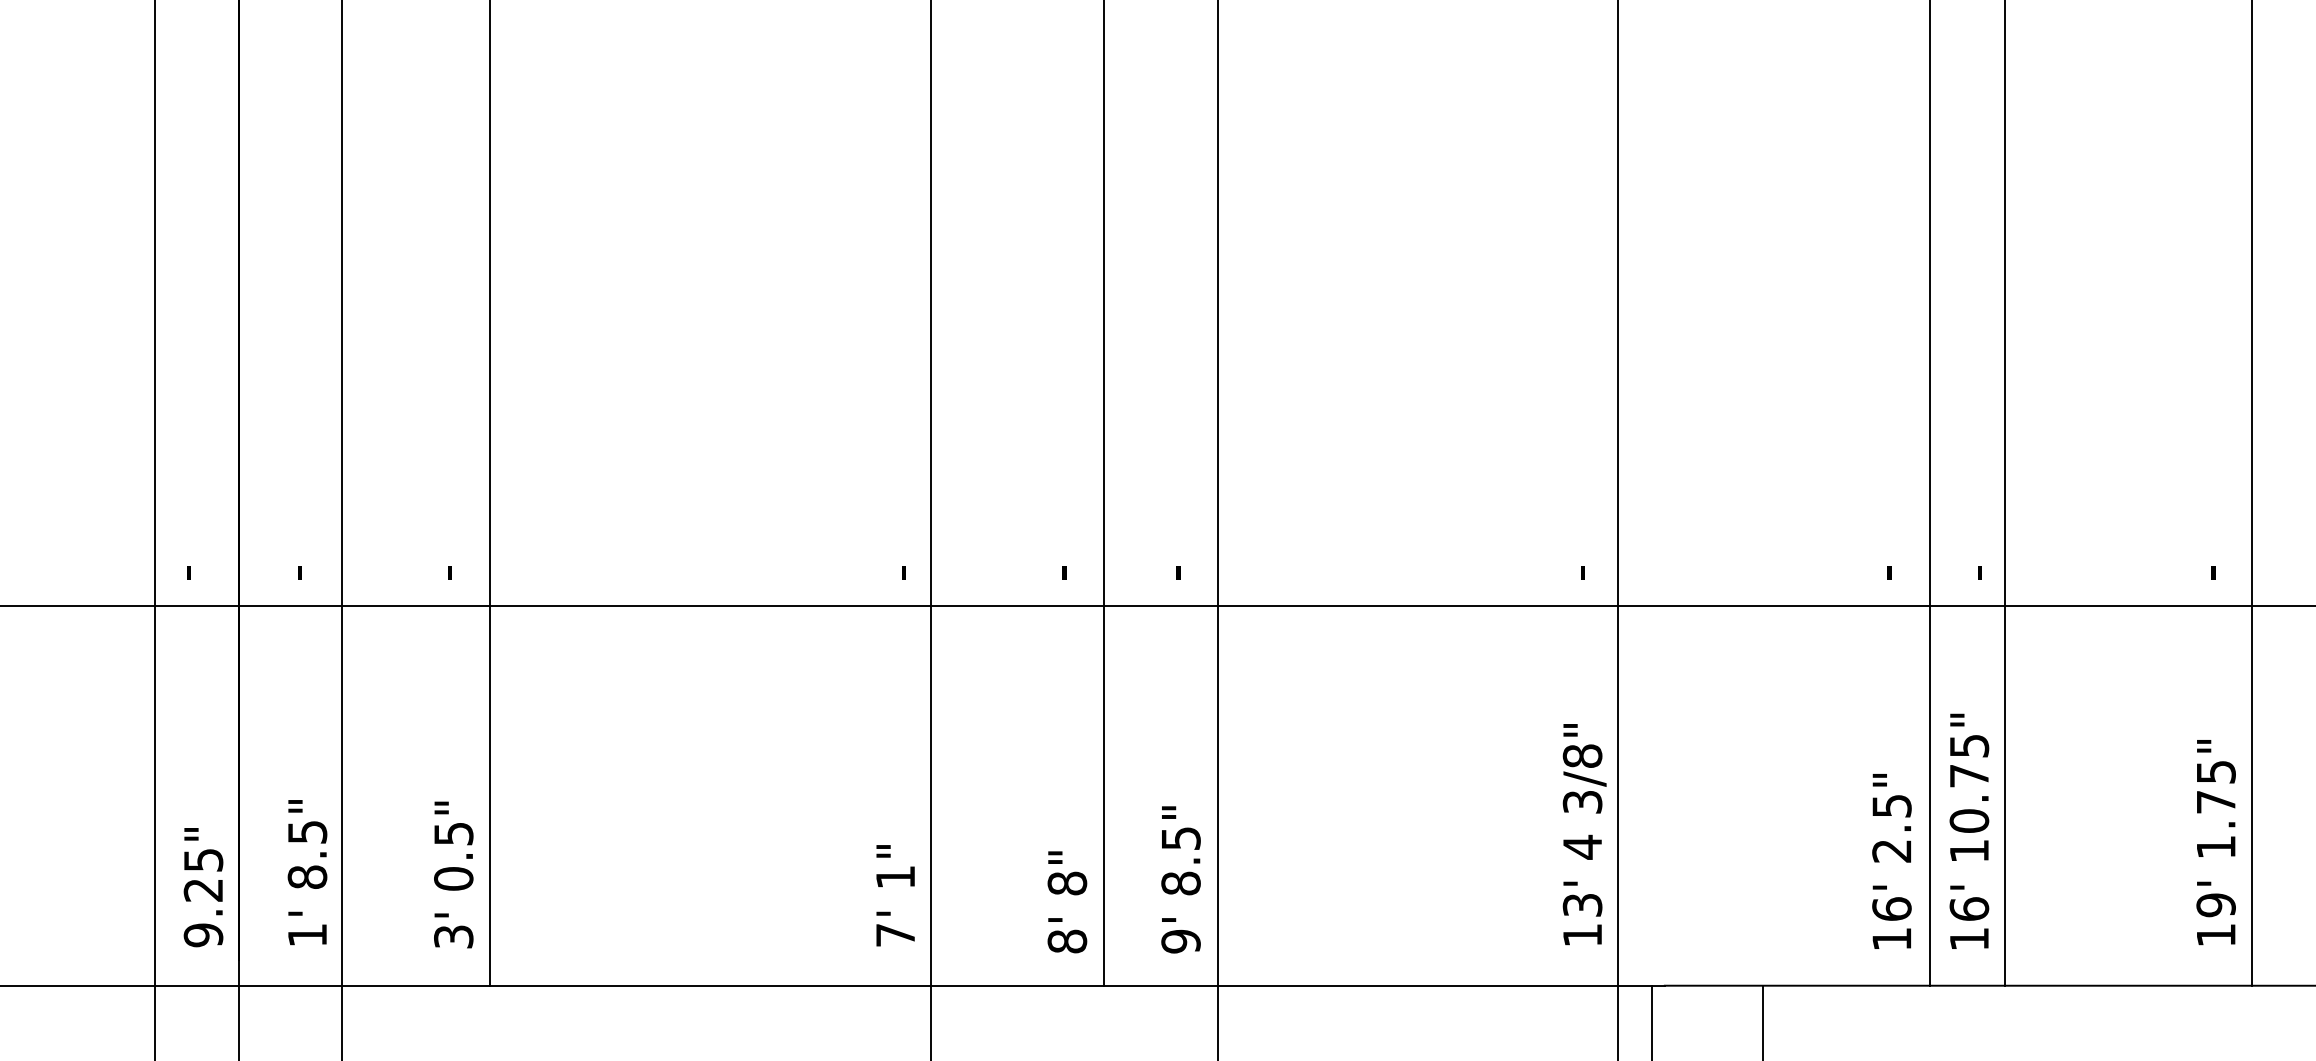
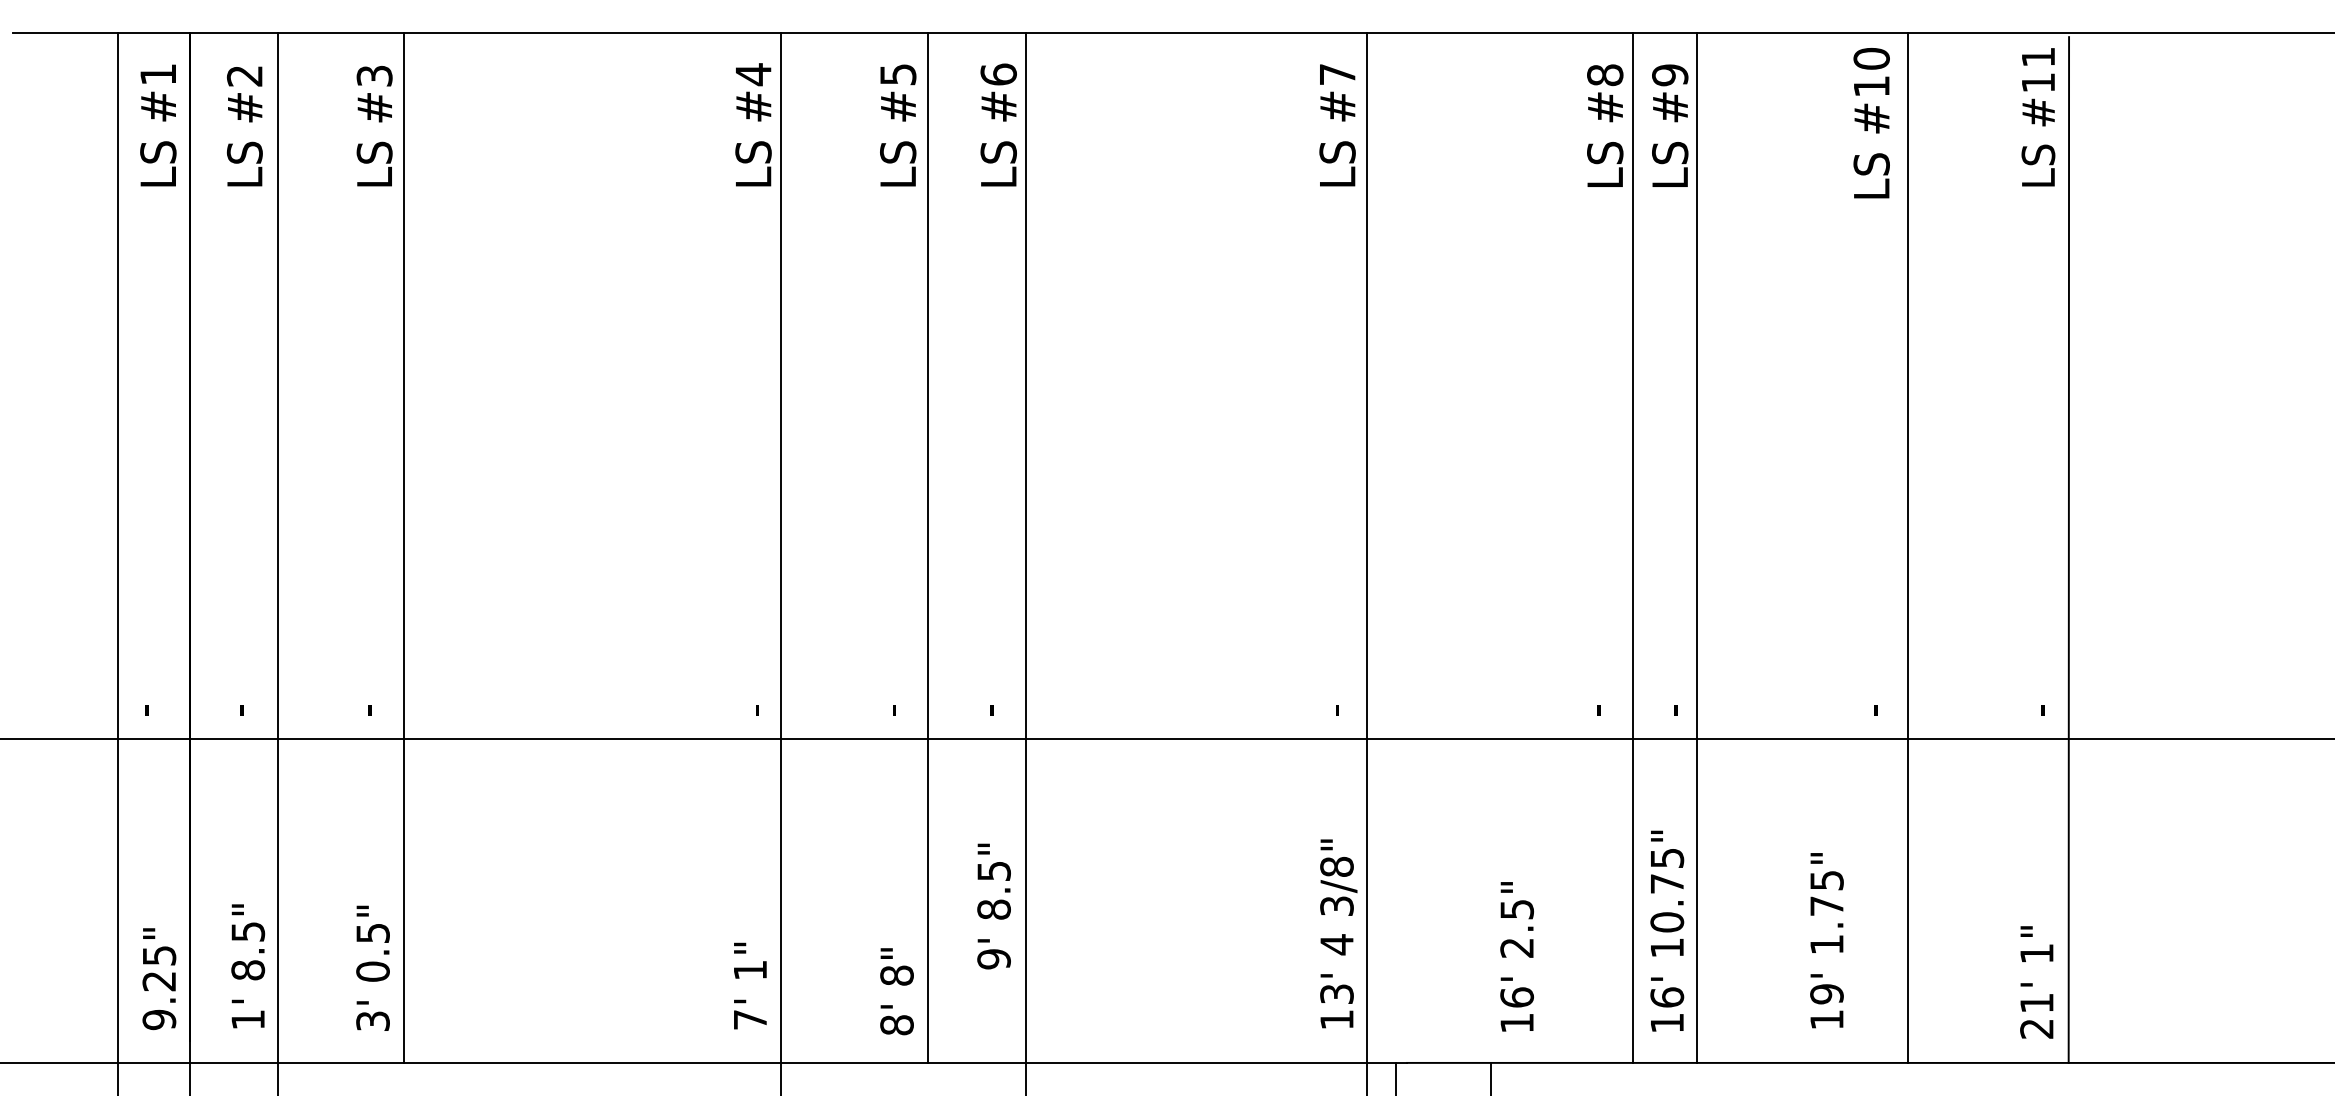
text: (2215, 842) -> (1826, 940), moved
text: (1891, 861) -> (1516, 956), moved
text: (1180, 879) -> (993, 906), moved

